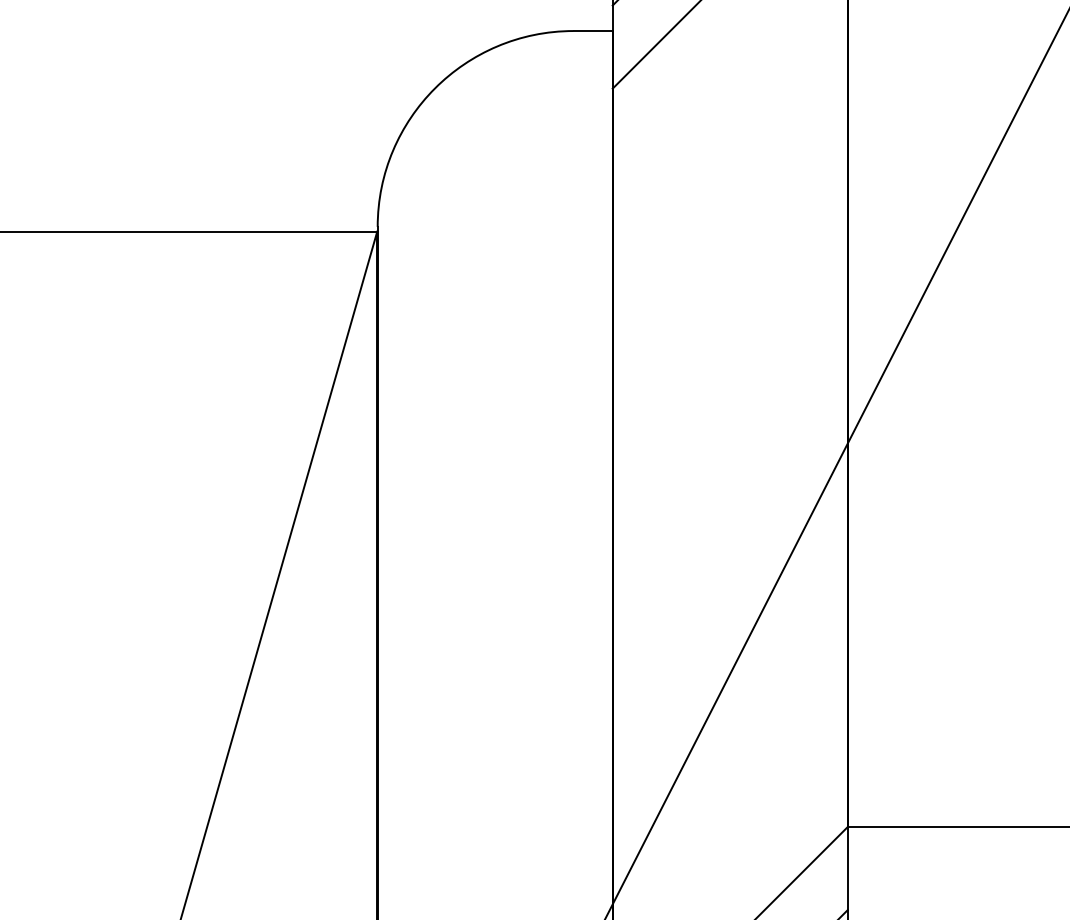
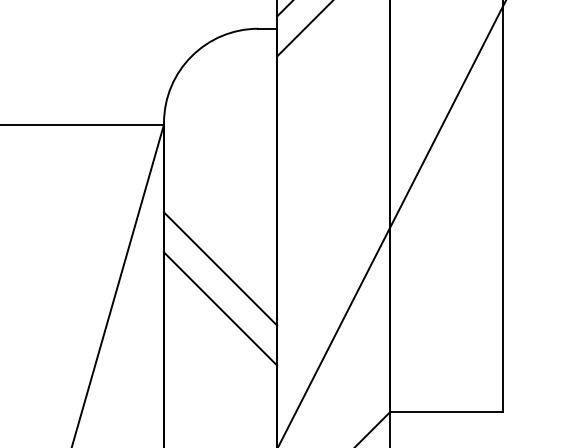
line: (495, 529) -> (220, 268), added
line: (495, 612) -> (220, 308), added

